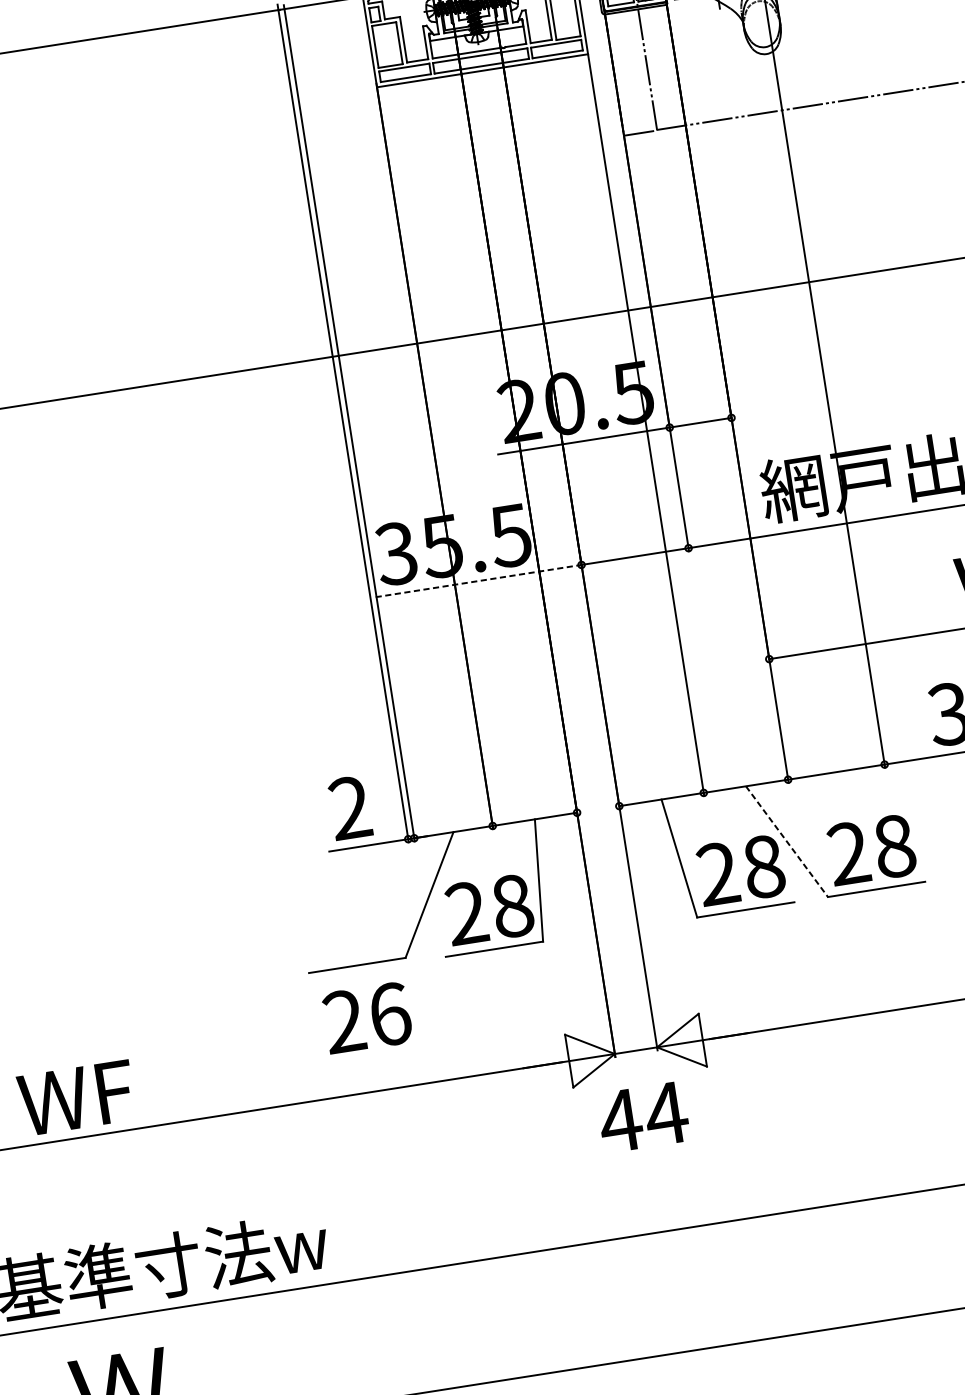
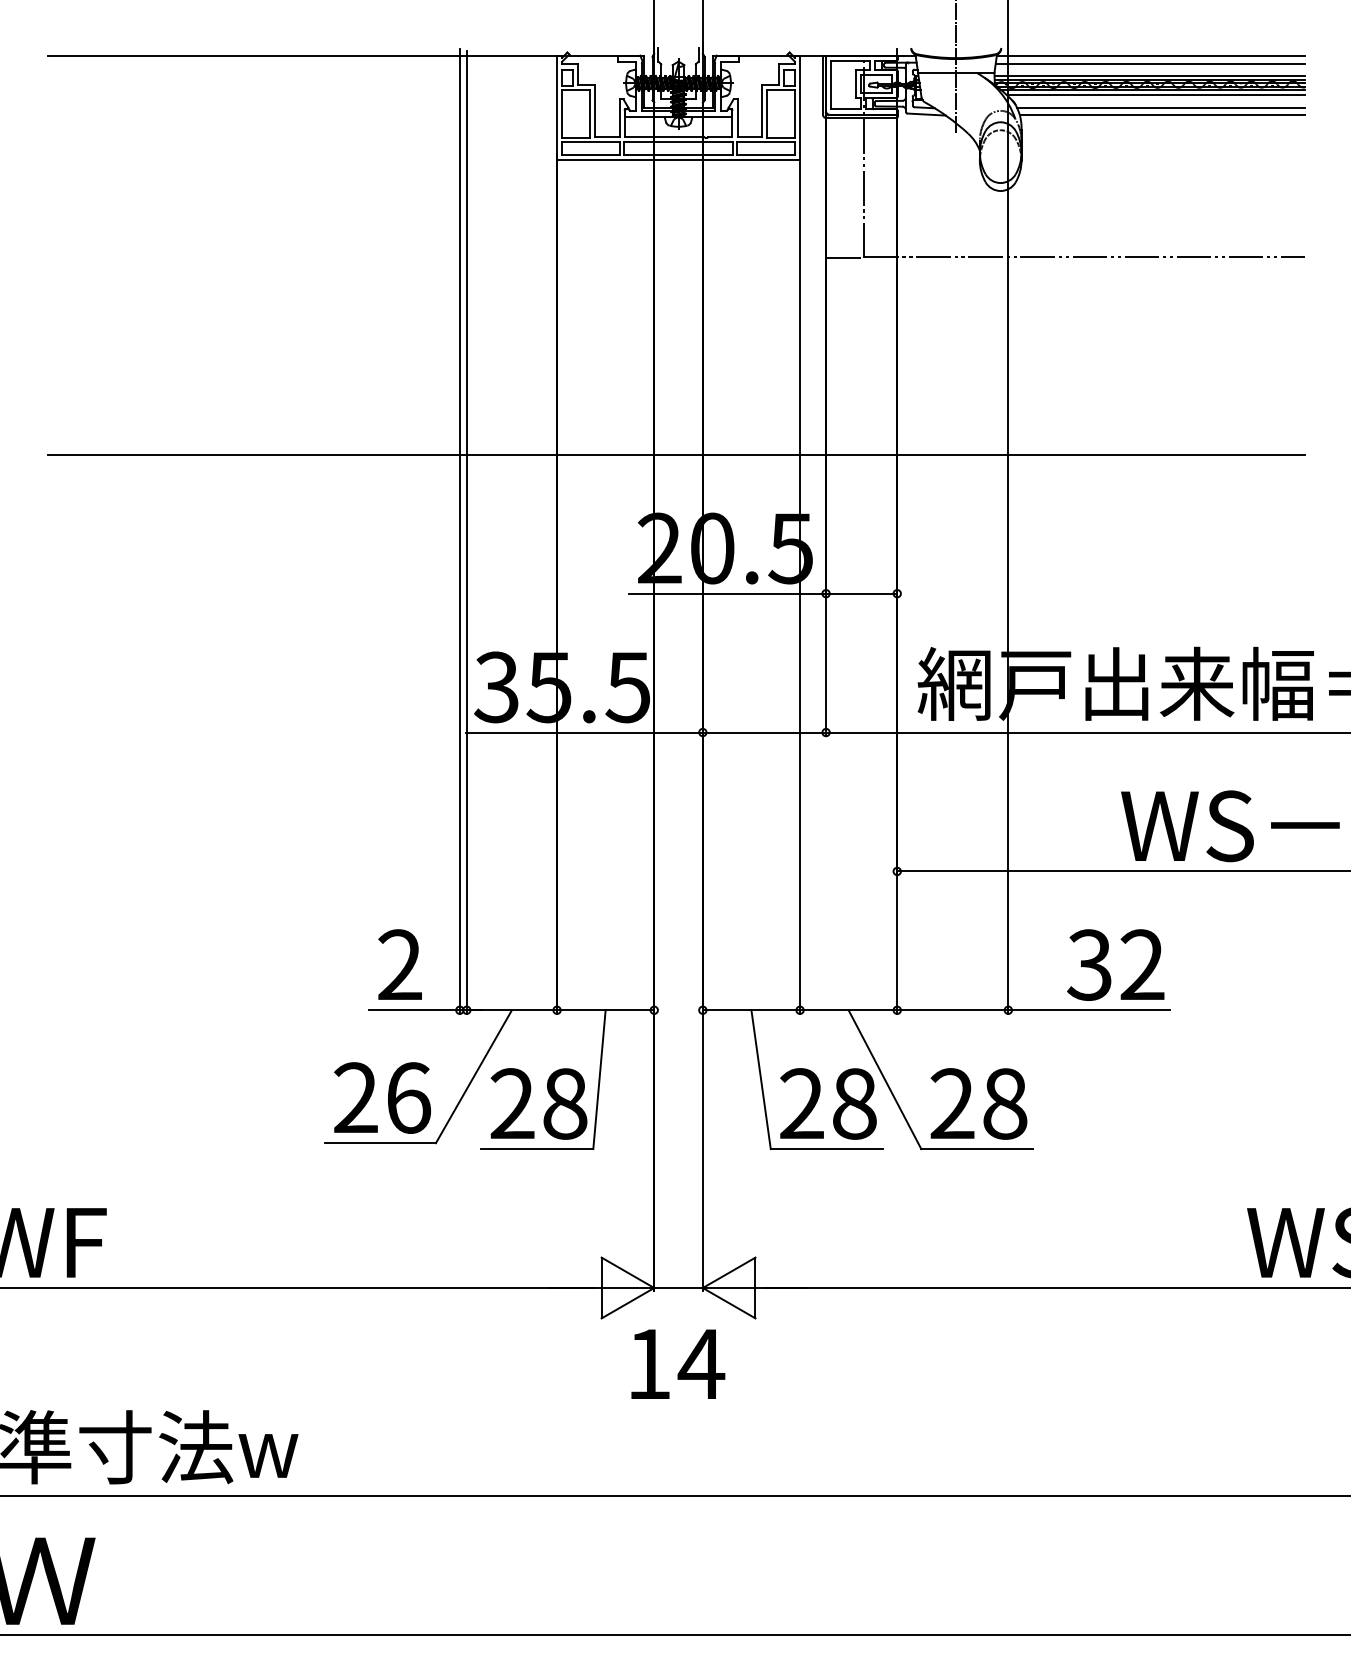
line: (478, 580) -> (584, 732), dashed -> solid
line: (787, 842) -> (885, 1080), dashed -> solid
text: (367, 1017) -> (382, 1097), moved
text: (620, 1120) -> (648, 1363), 44 -> 14

